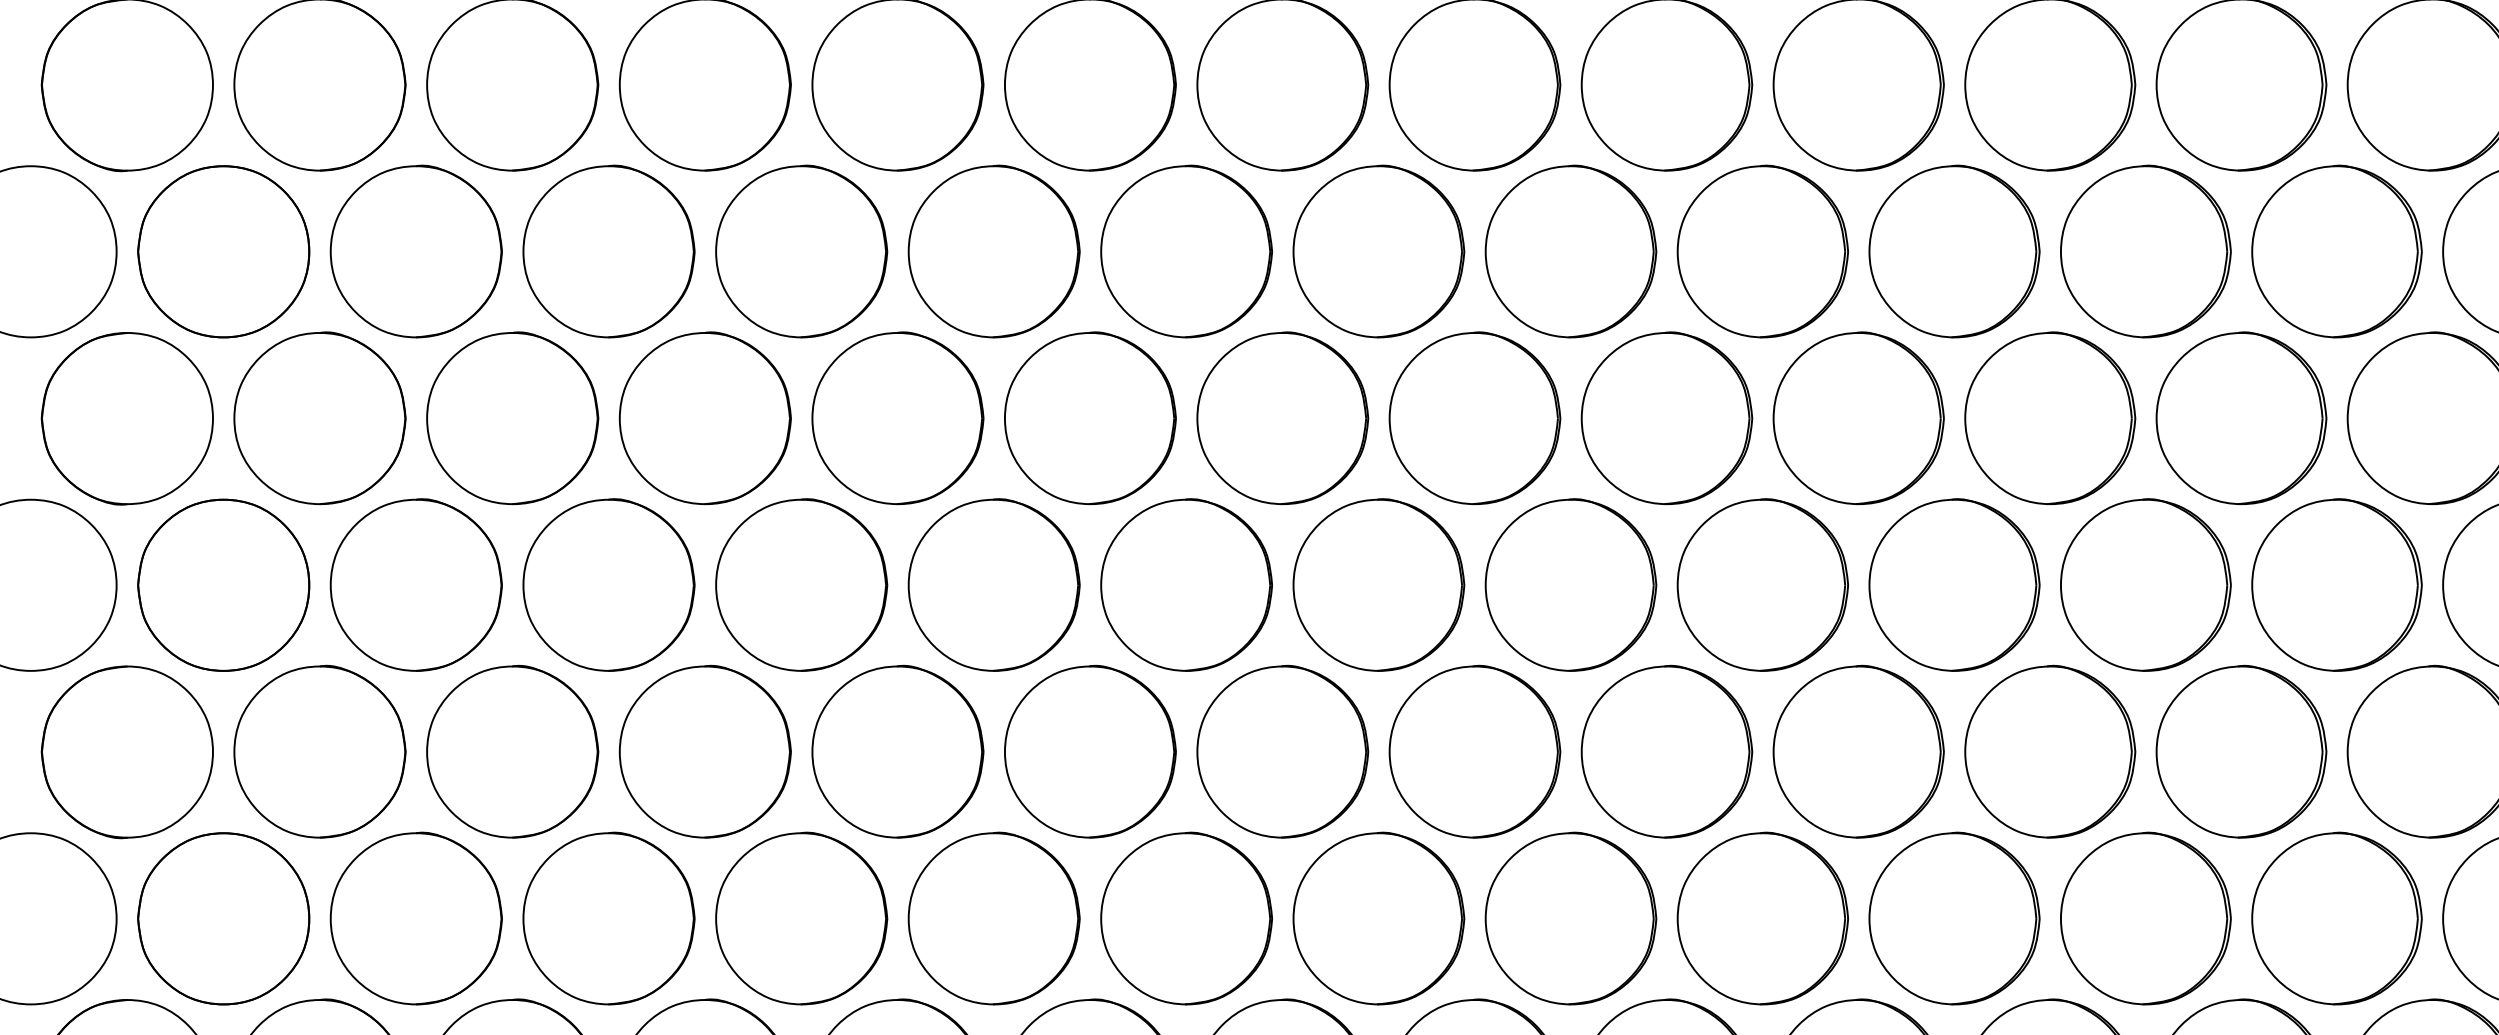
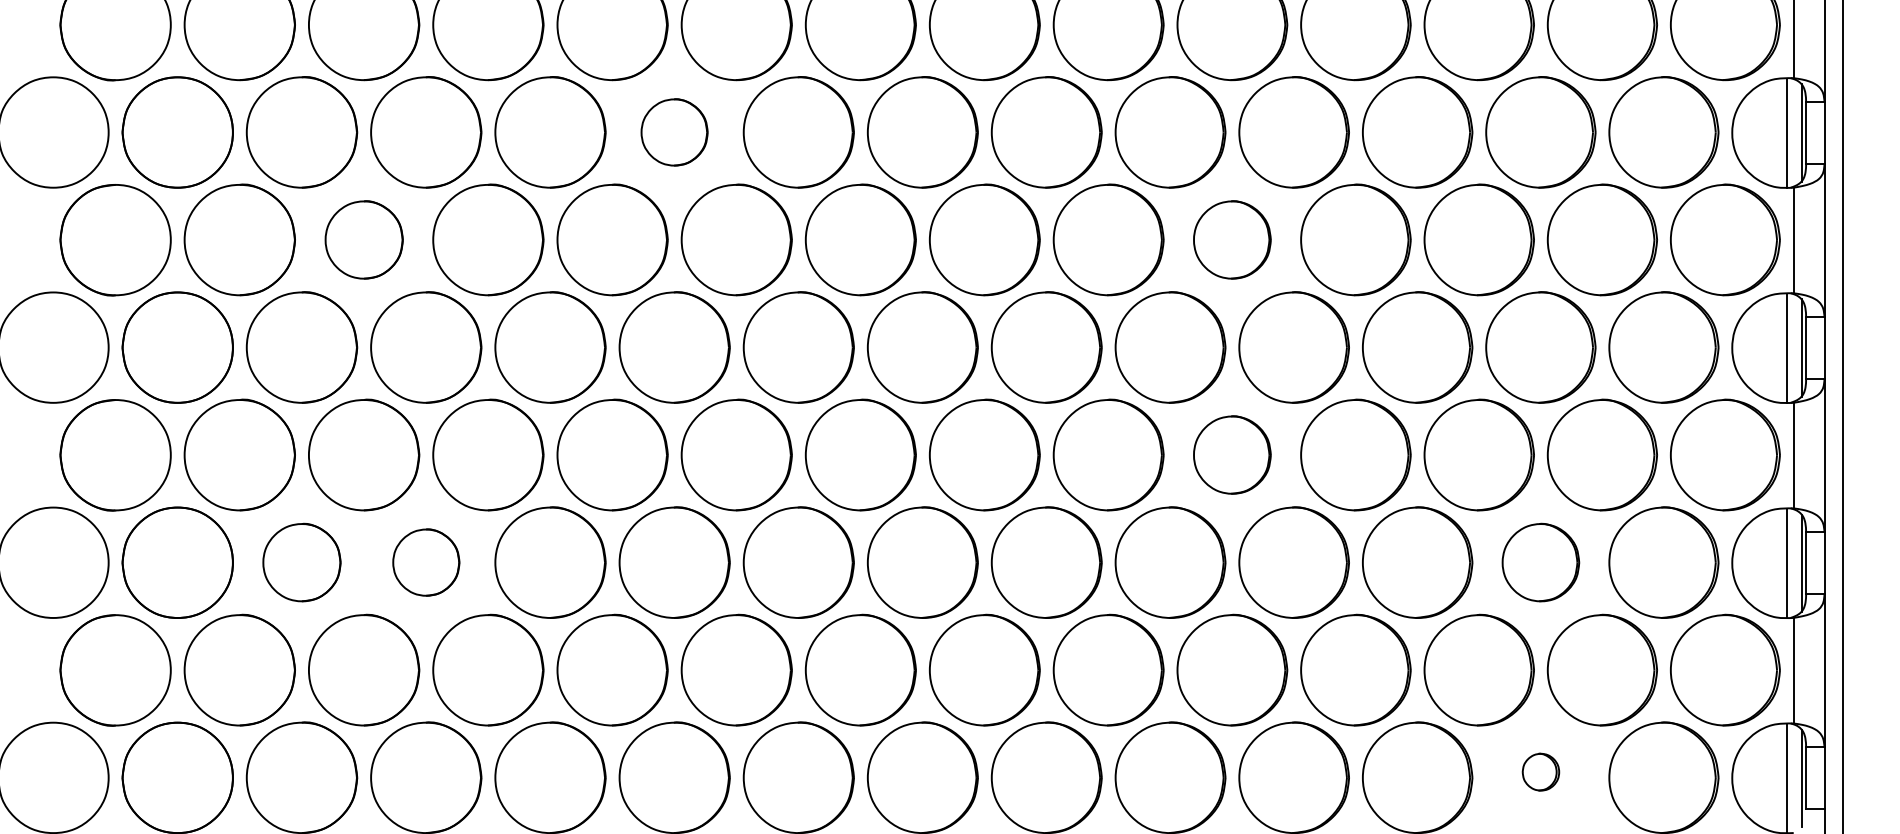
part: (993, 251) -> (674, 132), size x0.6
part: (513, 417) -> (364, 239), size x0.7
part: (1858, 417) -> (1232, 239), size x0.7
part: (1858, 750) -> (1232, 454), size x0.7
part: (415, 918) -> (301, 562), size x0.7
part: (609, 918) -> (426, 562), size x0.6
part: (2336, 918) -> (1540, 562), size x0.7

